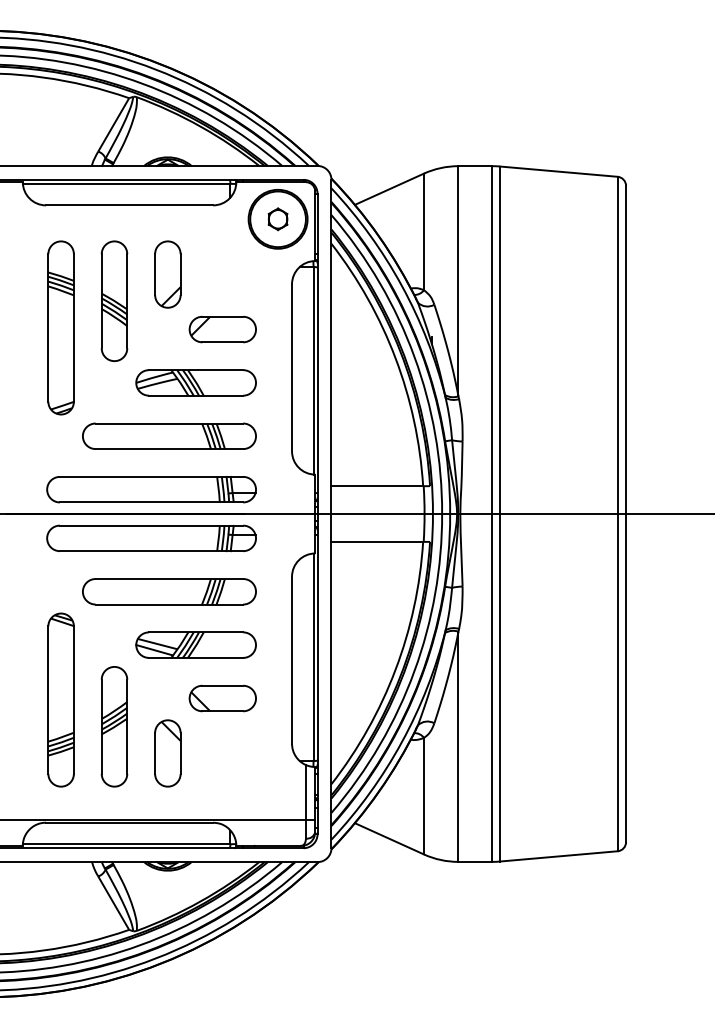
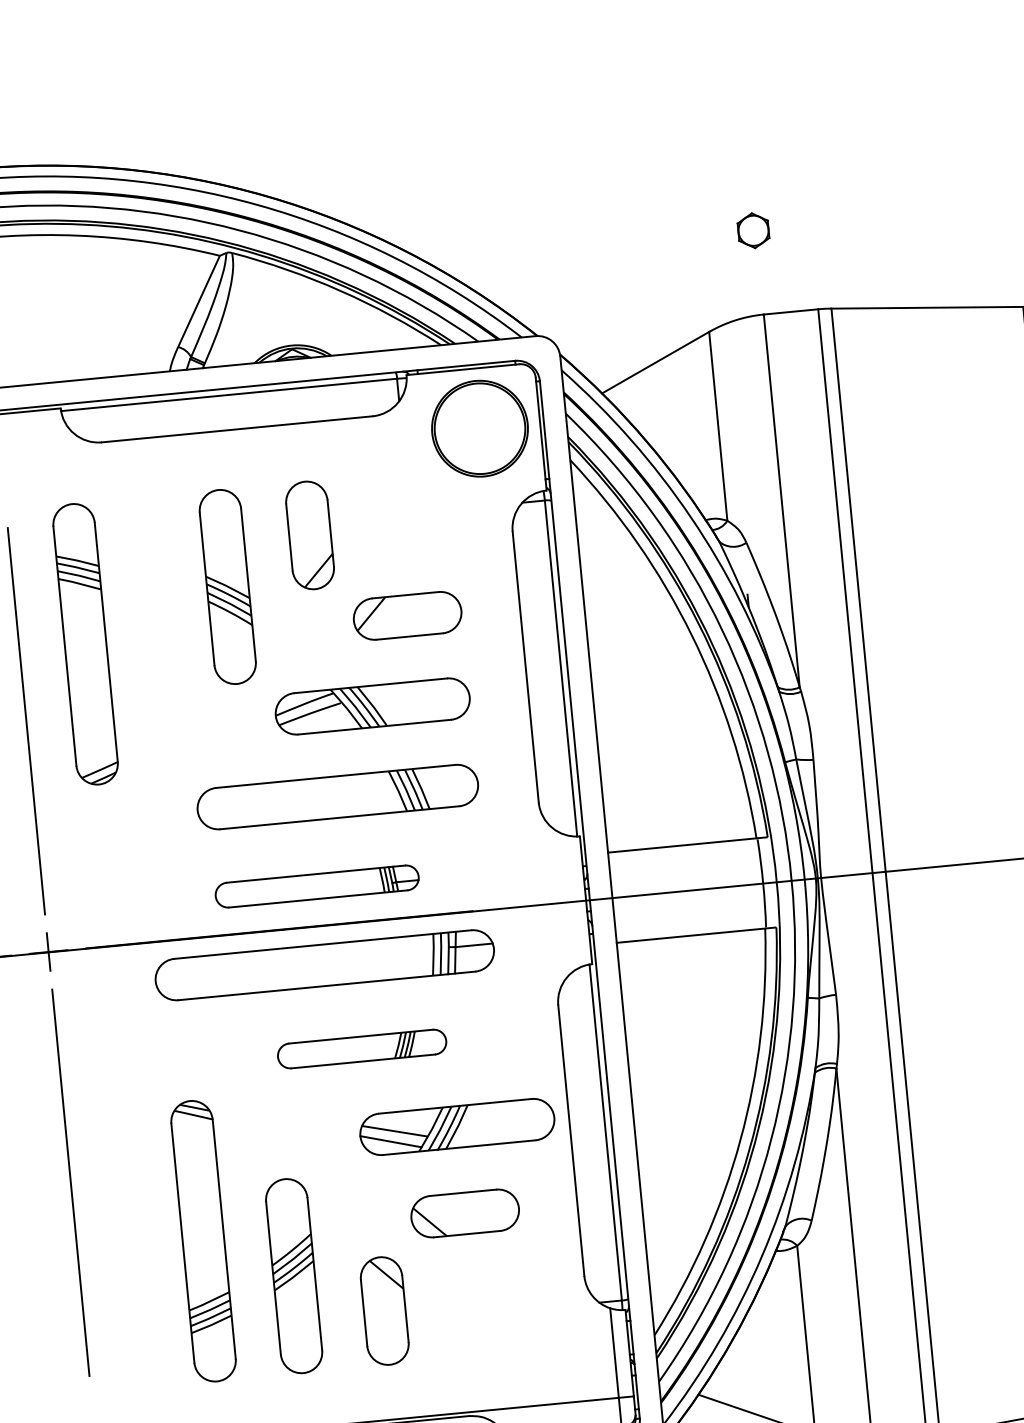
part: (277, 219) -> (752, 231), moved
part: (60, 327) -> (84, 643), moved
part: (151, 489) -> (317, 886), size x0.6
part: (169, 591) -> (362, 1048), size x0.6
part: (195, 644) -> (456, 1126), moved

